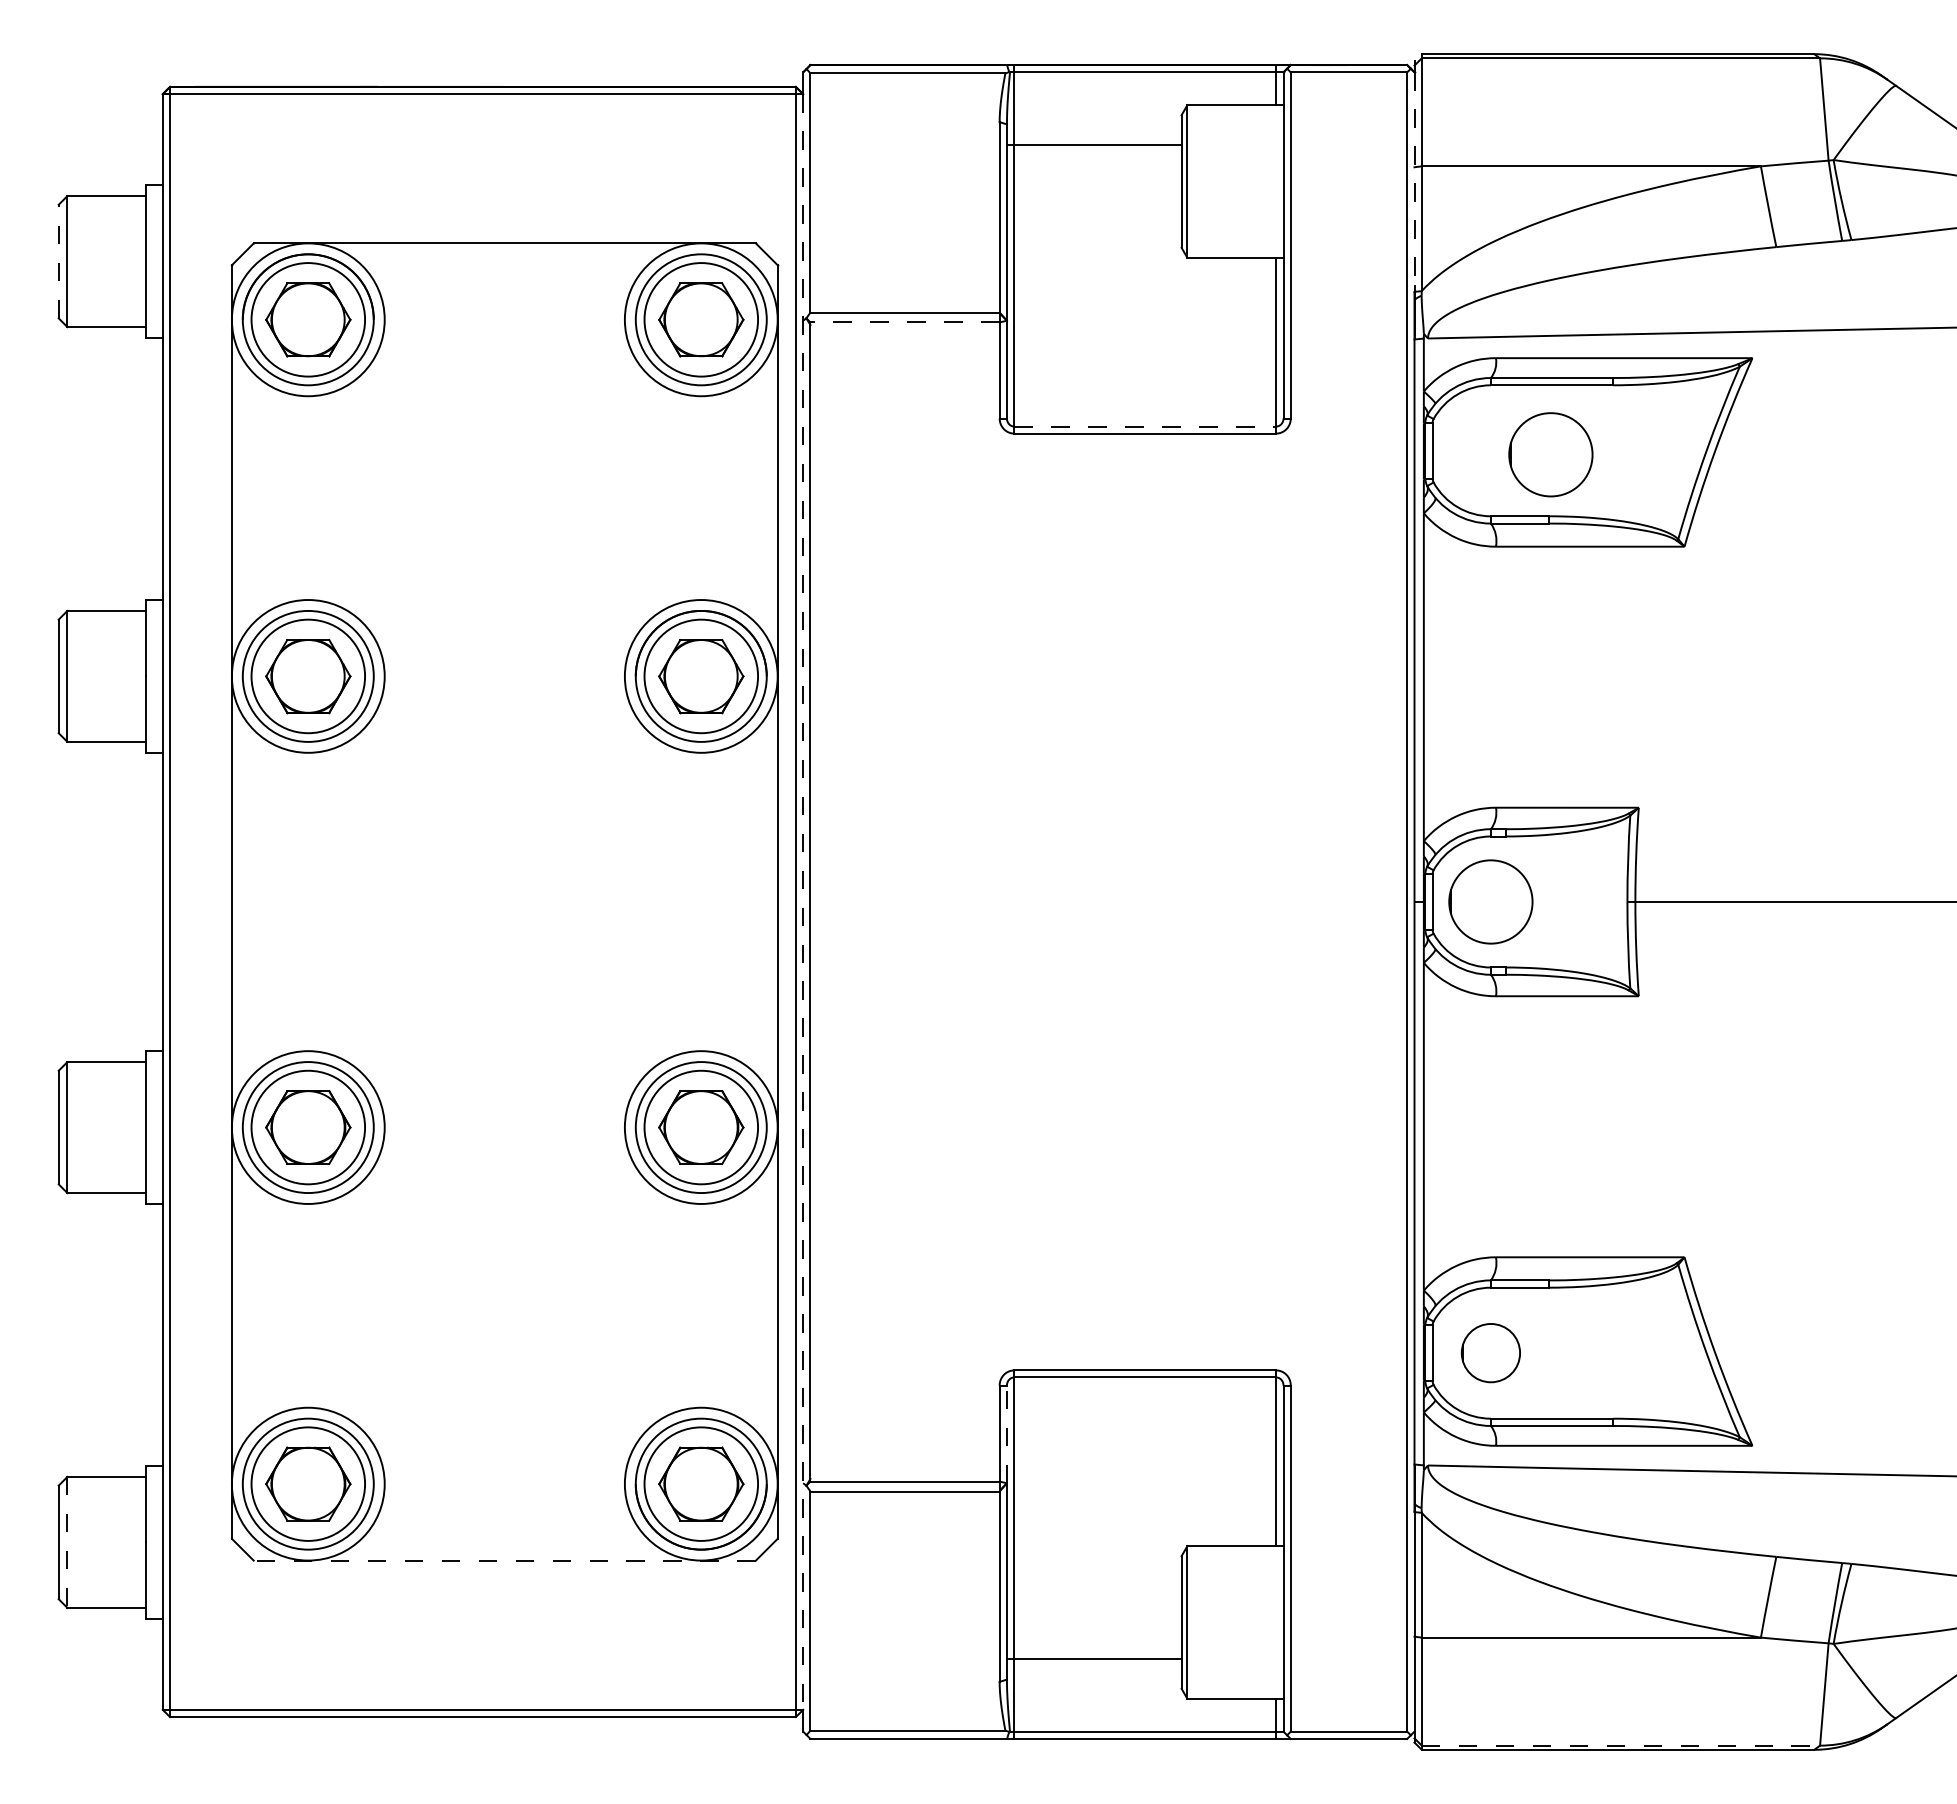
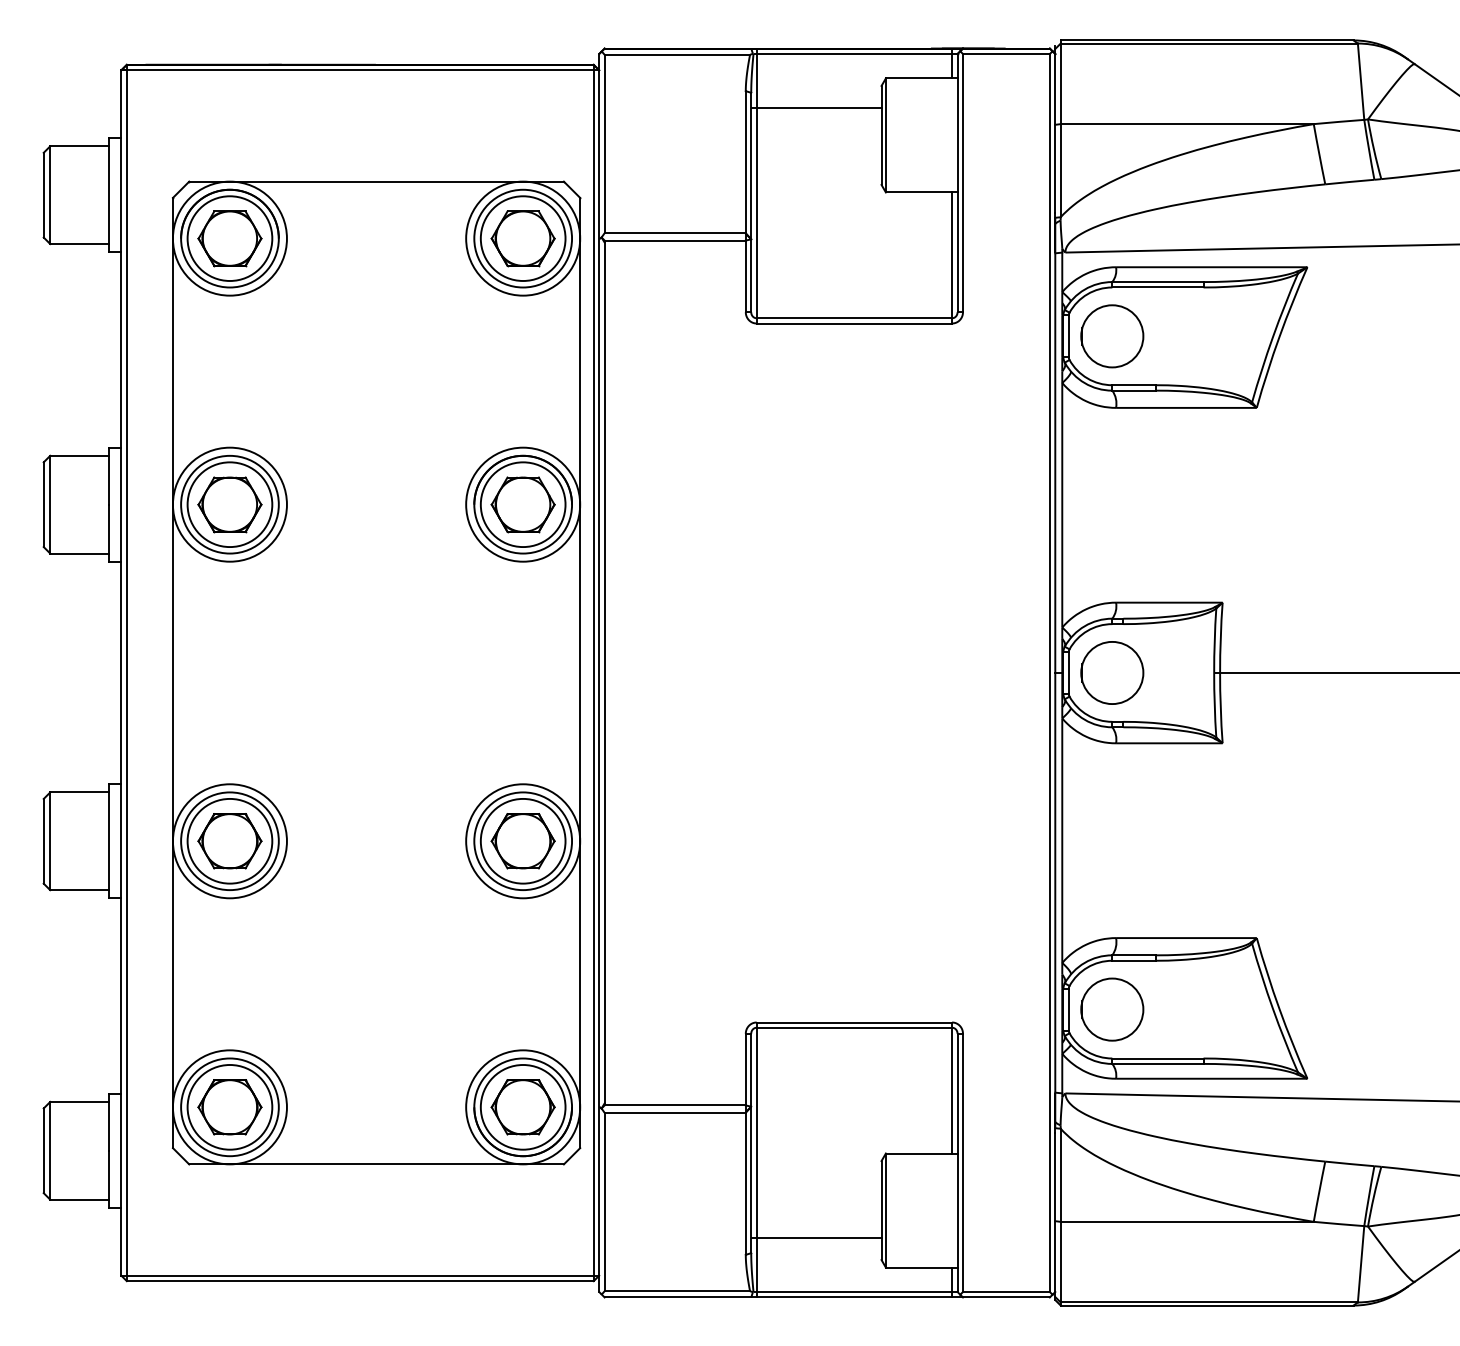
line: (1414, 179) -> (1055, 133), dashed -> solid
line: (58, 261) -> (43, 195), dashed -> solid
line: (905, 322) -> (675, 240), dashed -> solid
line: (1145, 426) -> (854, 318), dashed -> solid
circle: (1550, 454) -> (1112, 336), moved
line: (803, 902) -> (599, 673), dashed -> solid
circle: (1490, 1352) -> (1112, 1009), size x1.43
line: (1006, 1434) -> (750, 1070), dashed -> solid
line: (67, 1542) -> (50, 1150), dashed -> solid
line: (504, 1560) -> (376, 1164), dashed -> solid
line: (1621, 1745) -> (1209, 1302), dashed -> solid

